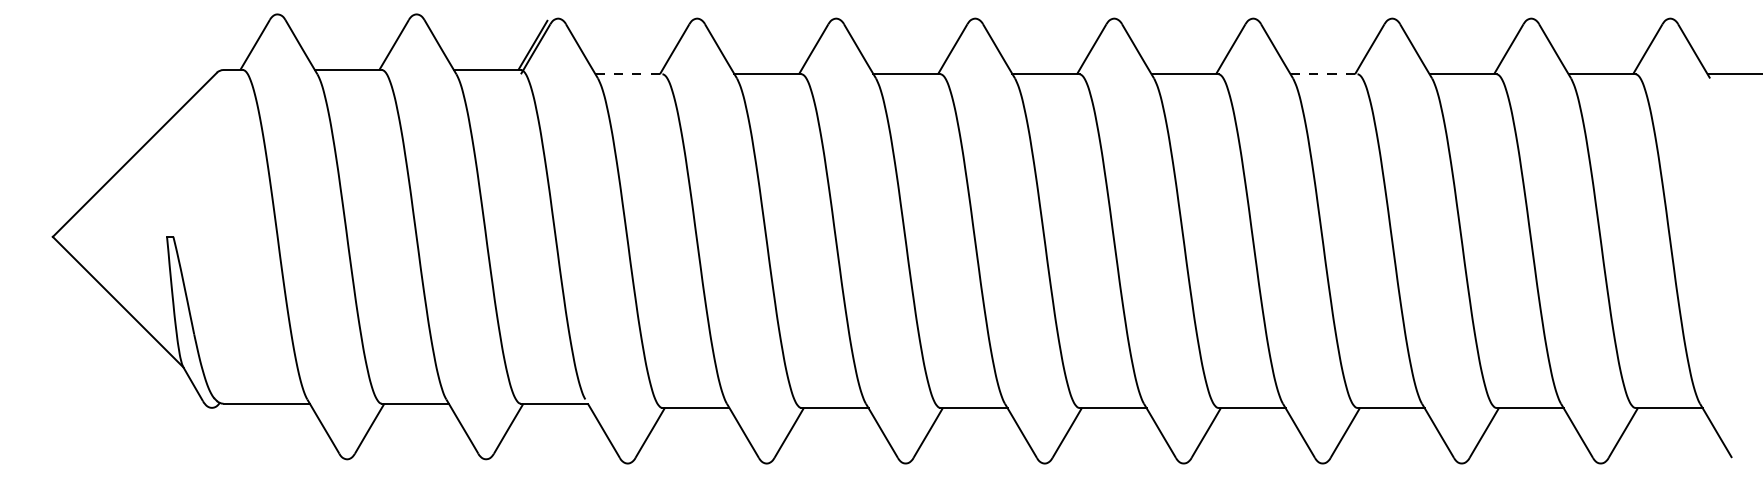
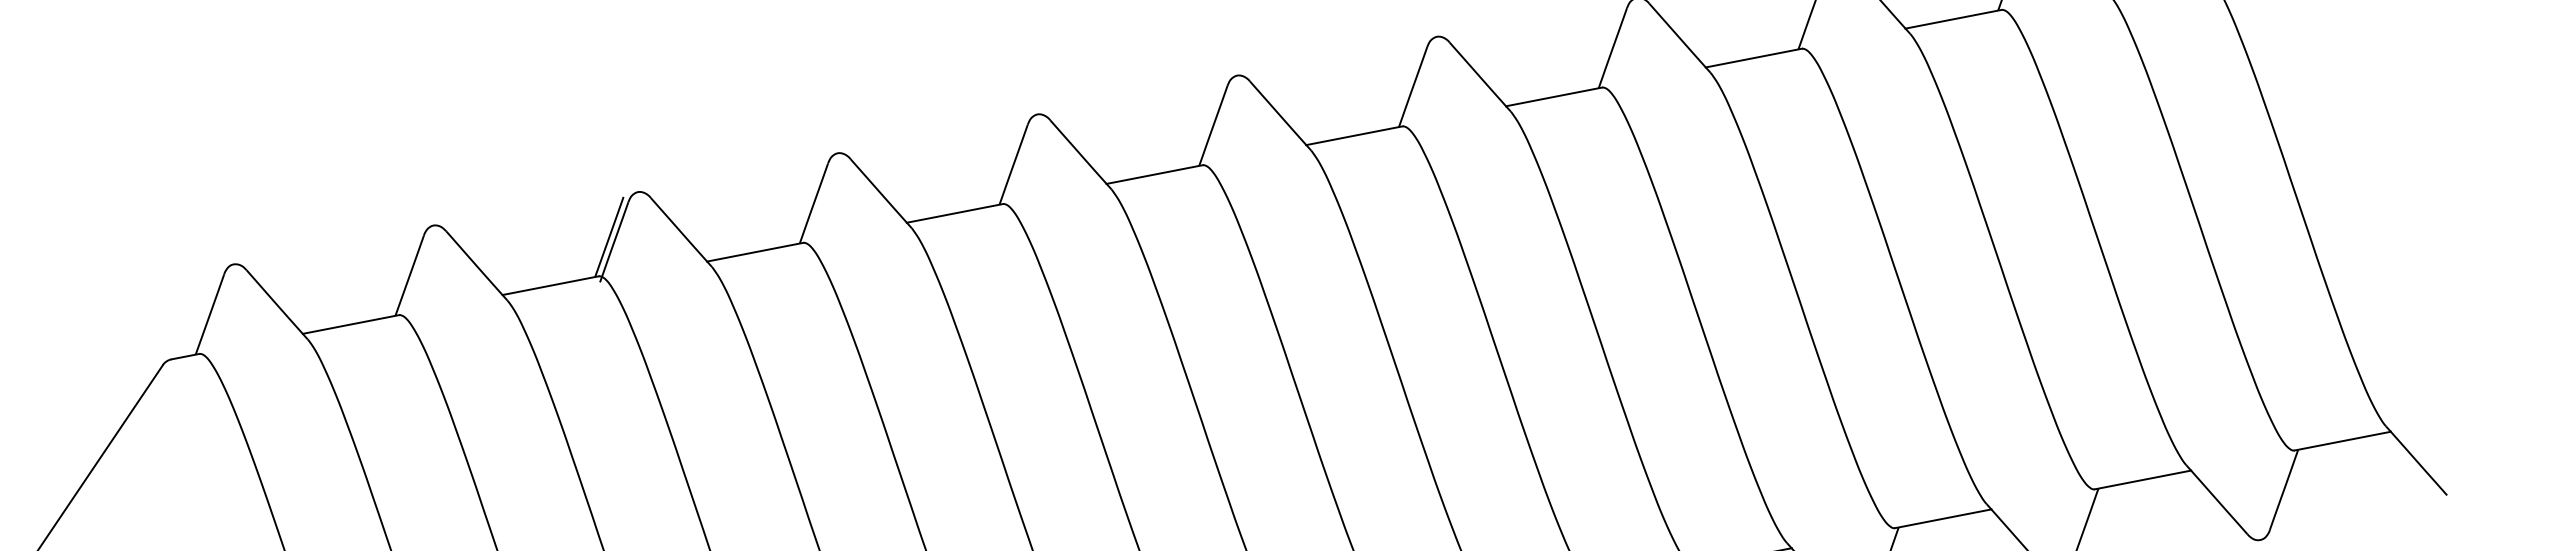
line: (628, 74) -> (754, 252), dashed -> solid
line: (1324, 74) -> (1754, 58), dashed -> solid

